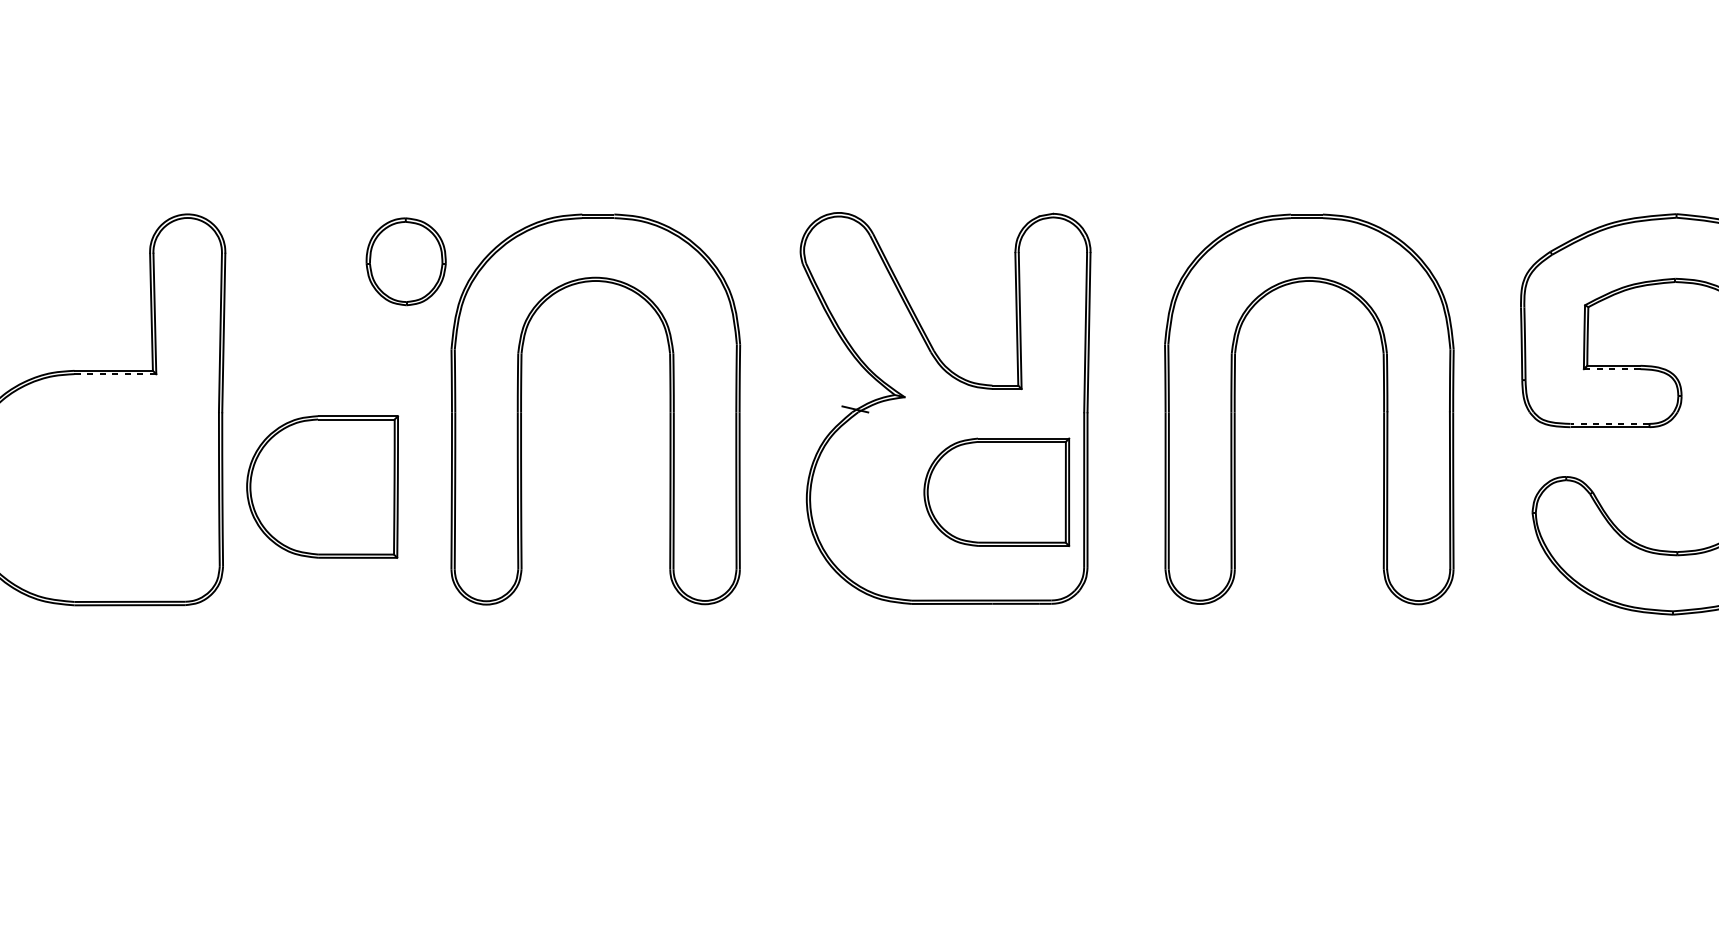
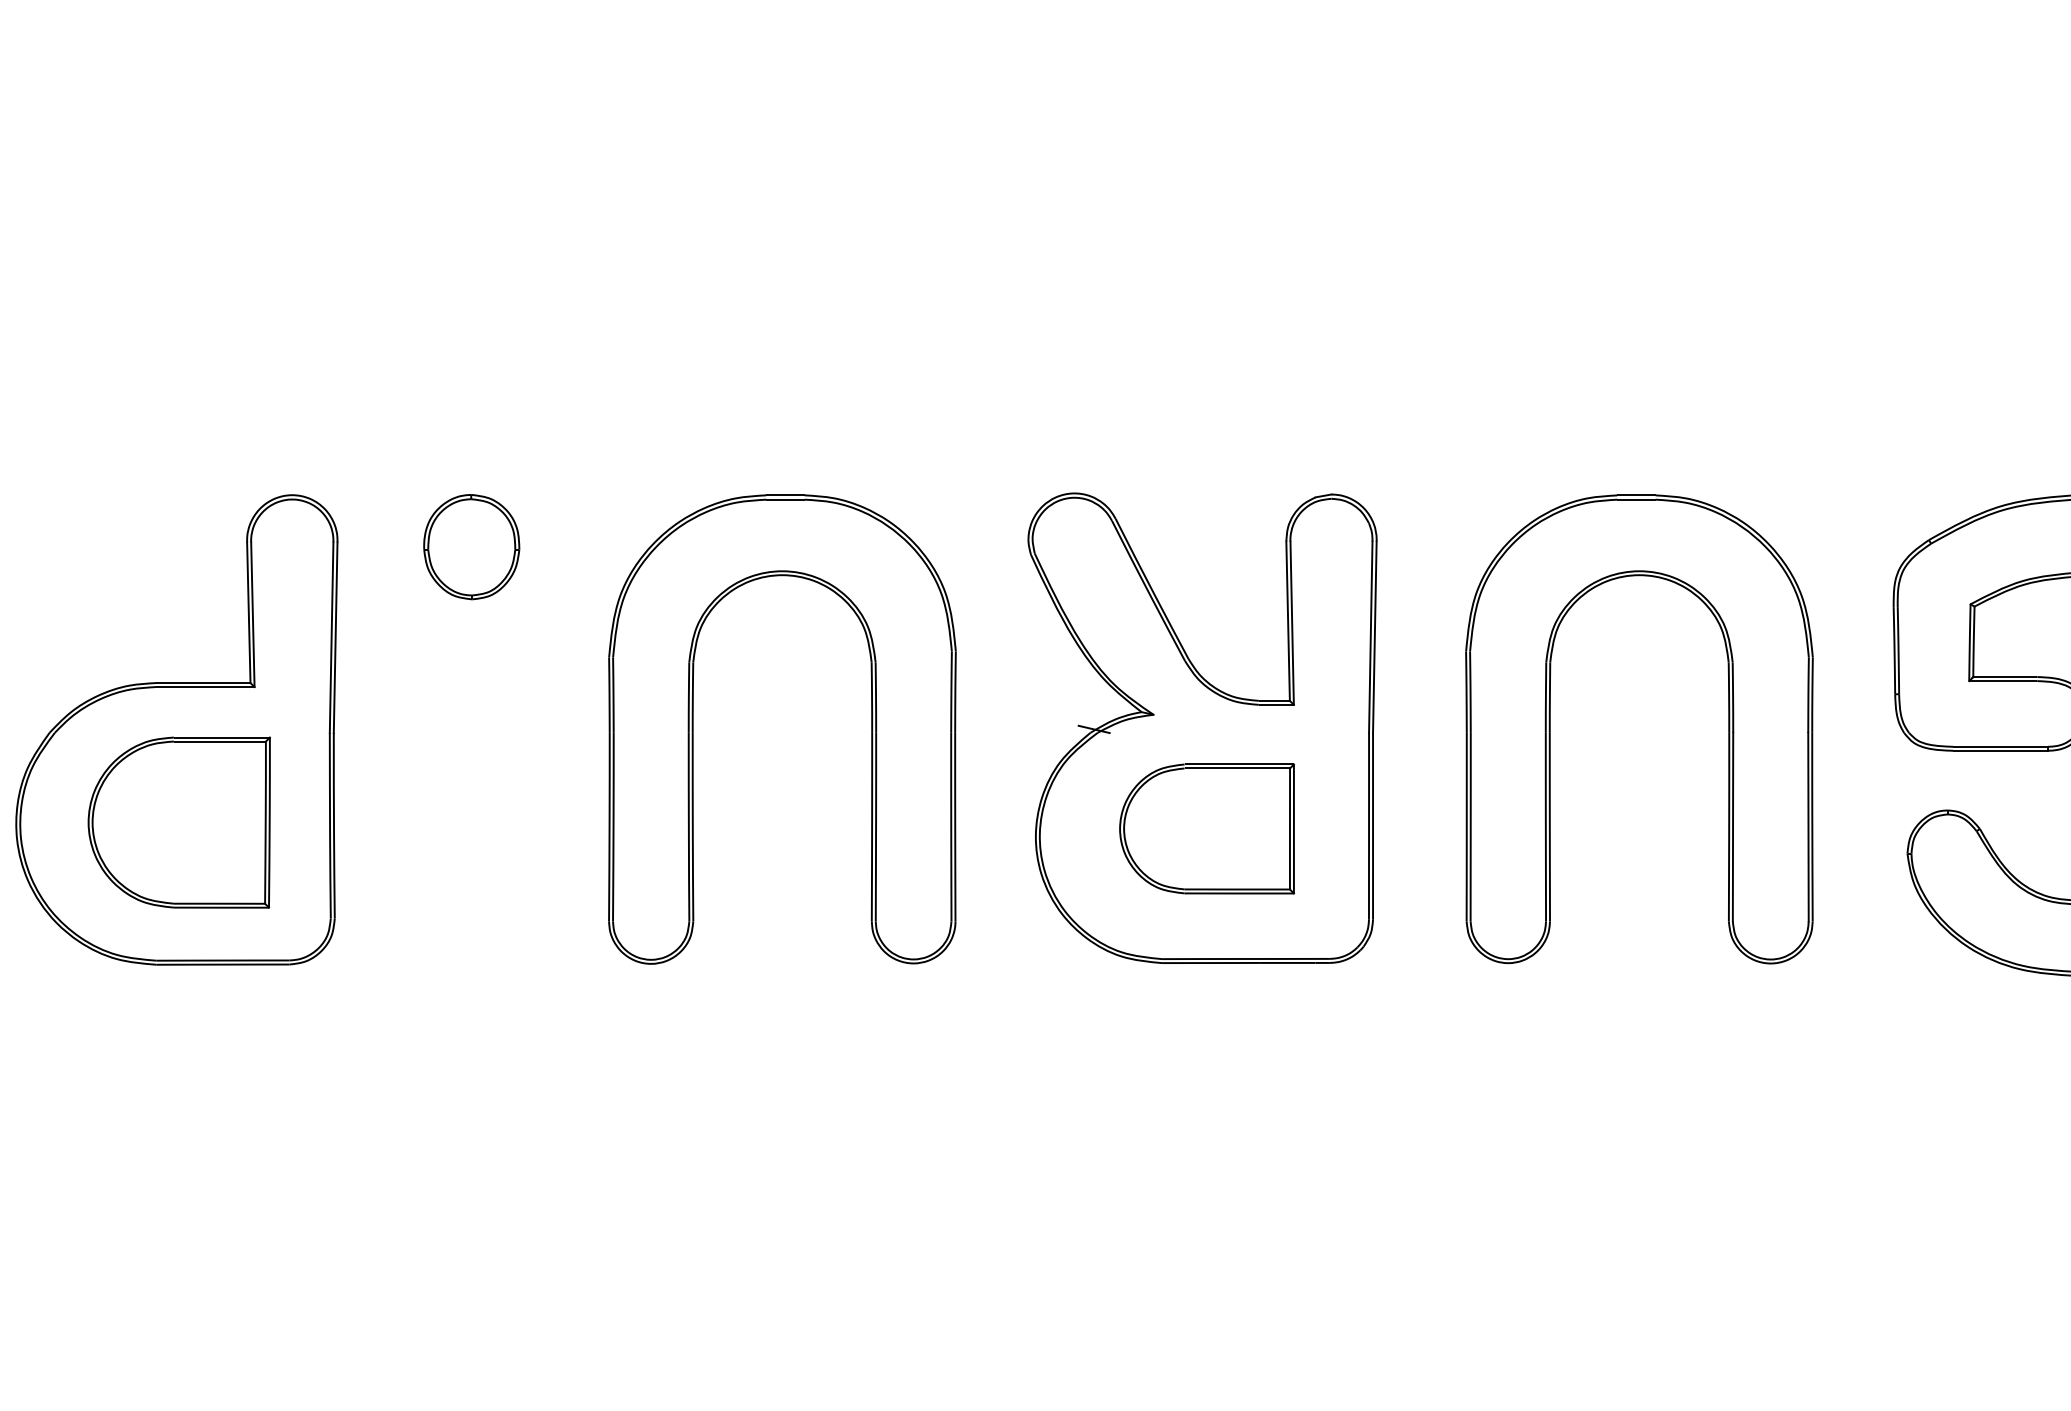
part: (406, 262) -> (471, 547), moved
line: (1612, 369) -> (2003, 681), dashed -> solid
line: (116, 374) -> (206, 687), dashed -> solid
line: (1609, 423) -> (1999, 746), dashed -> solid
part: (321, 486) -> (178, 822), moved
part: (996, 491) -> (1206, 828), moved

